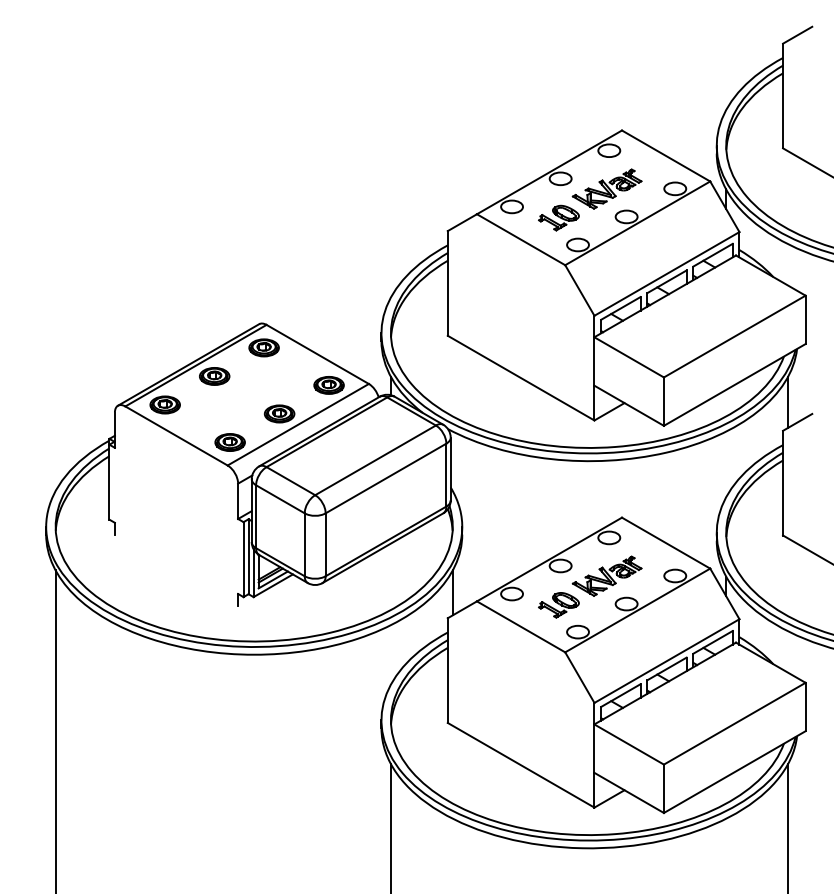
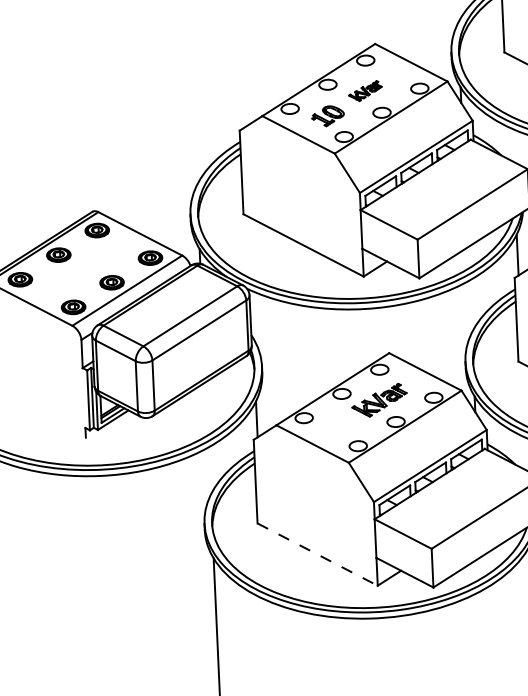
part: (606, 188) -> (364, 90), size x0.6
part: (558, 605) -> (341, 425), removed
line: (521, 765) -> (317, 554), solid -> dashed

